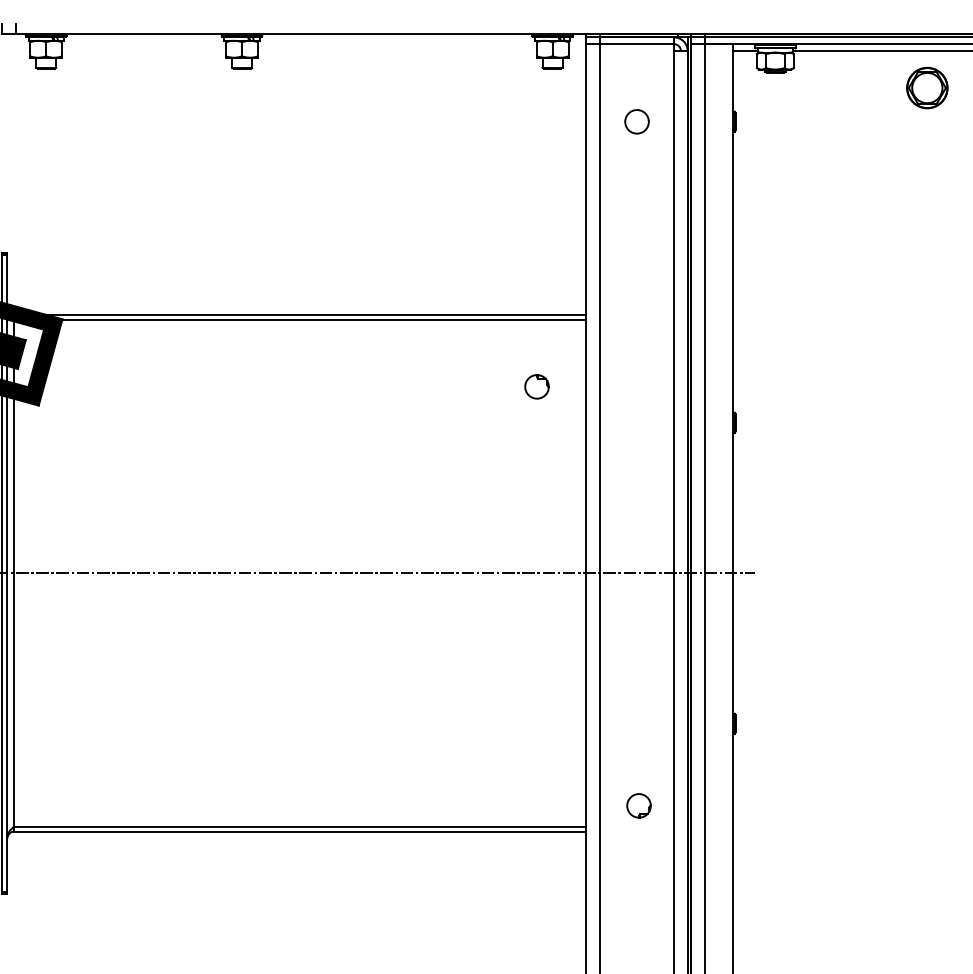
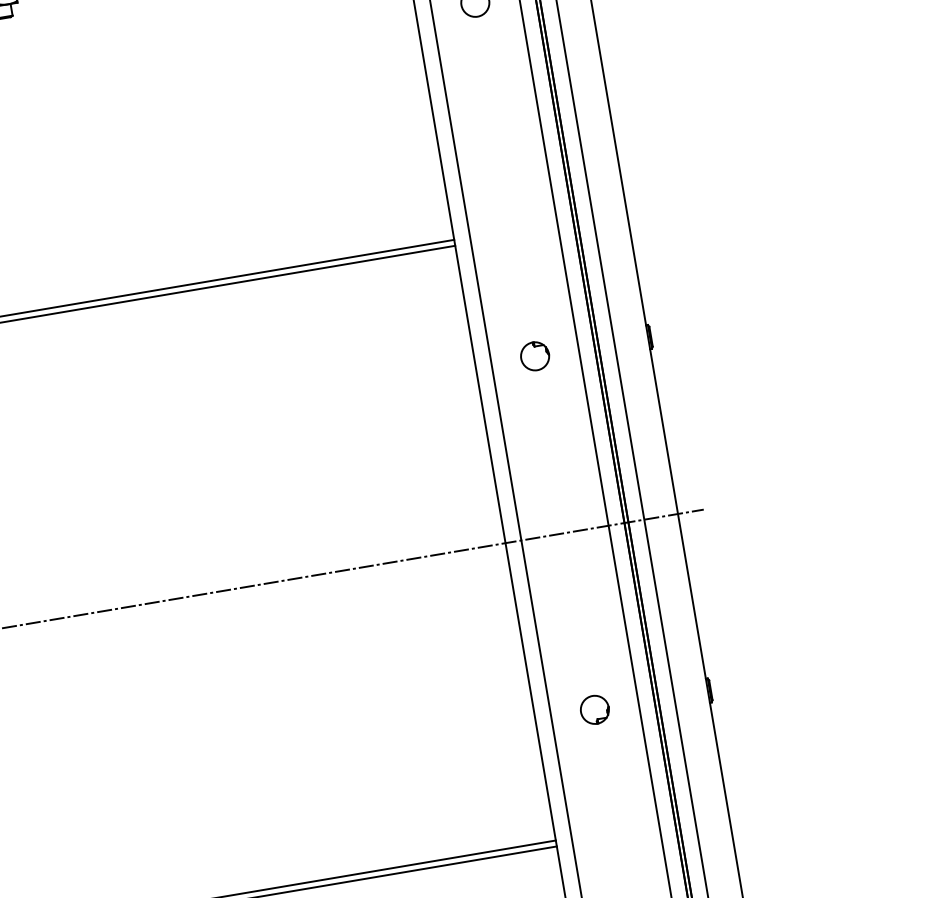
part: (536, 386) -> (534, 356), moved
part: (638, 805) -> (594, 709), moved

